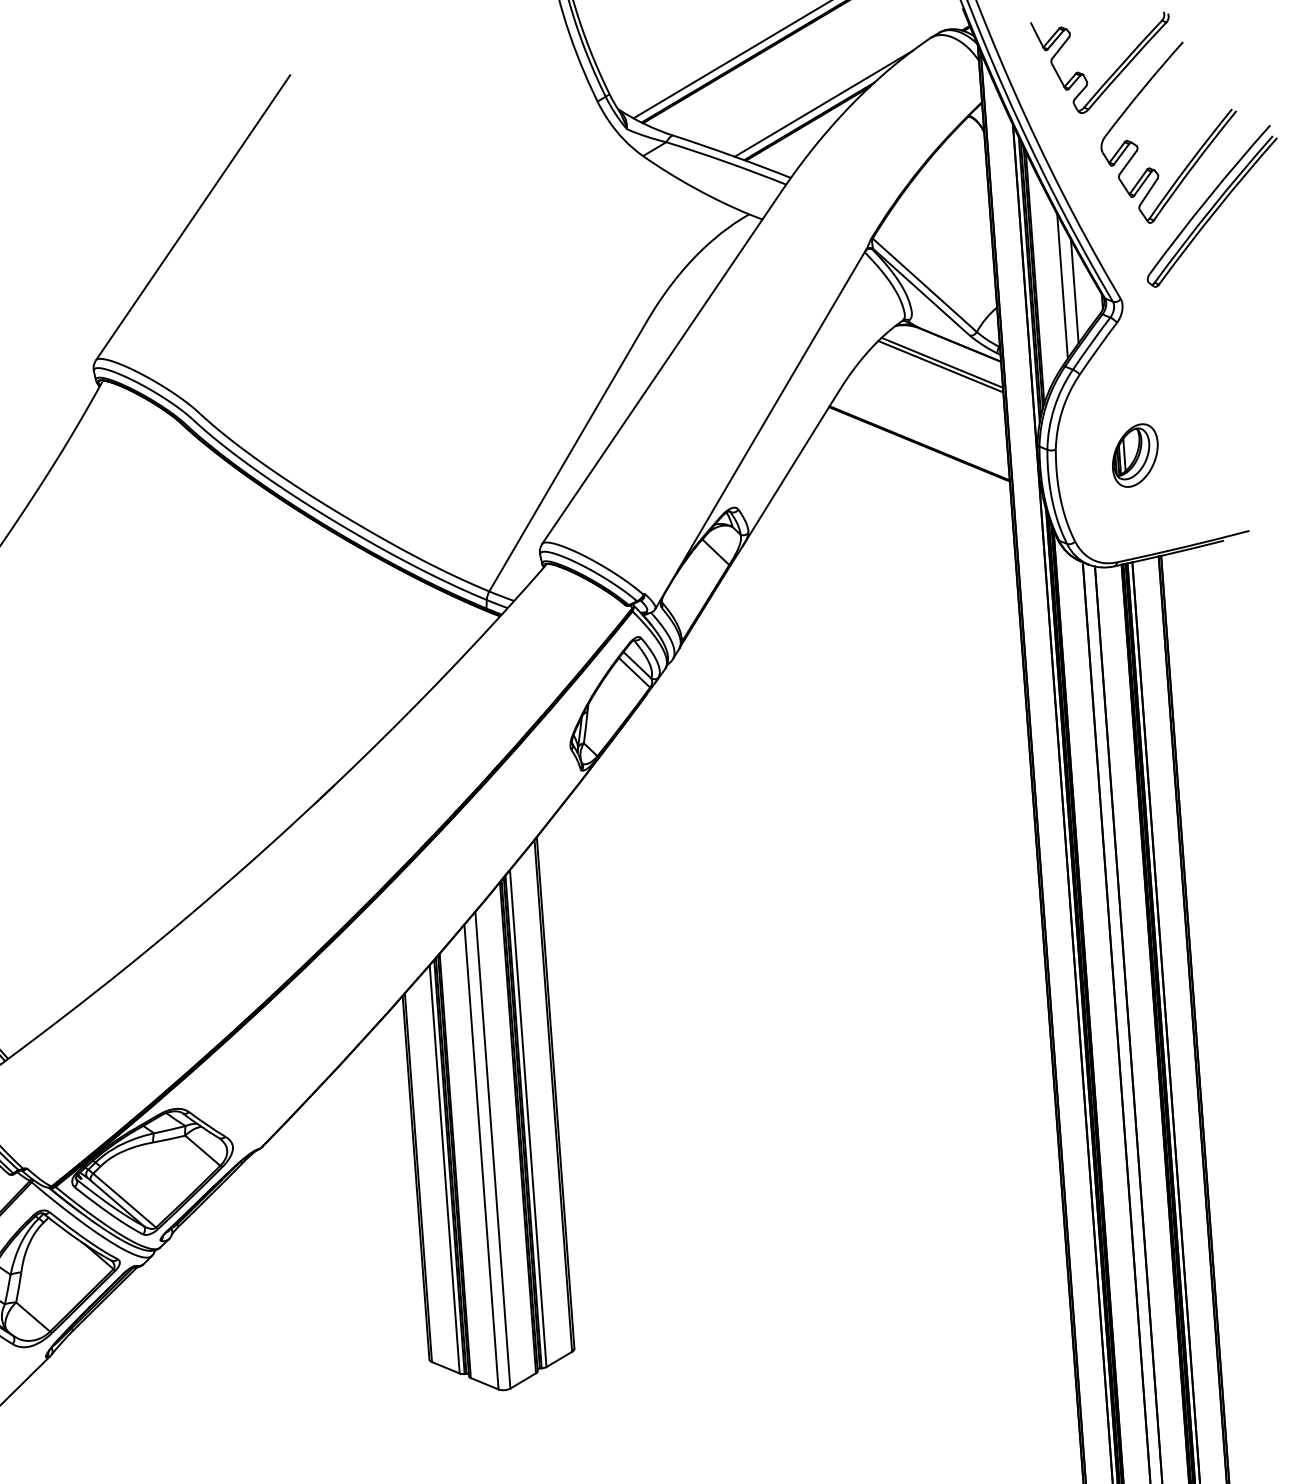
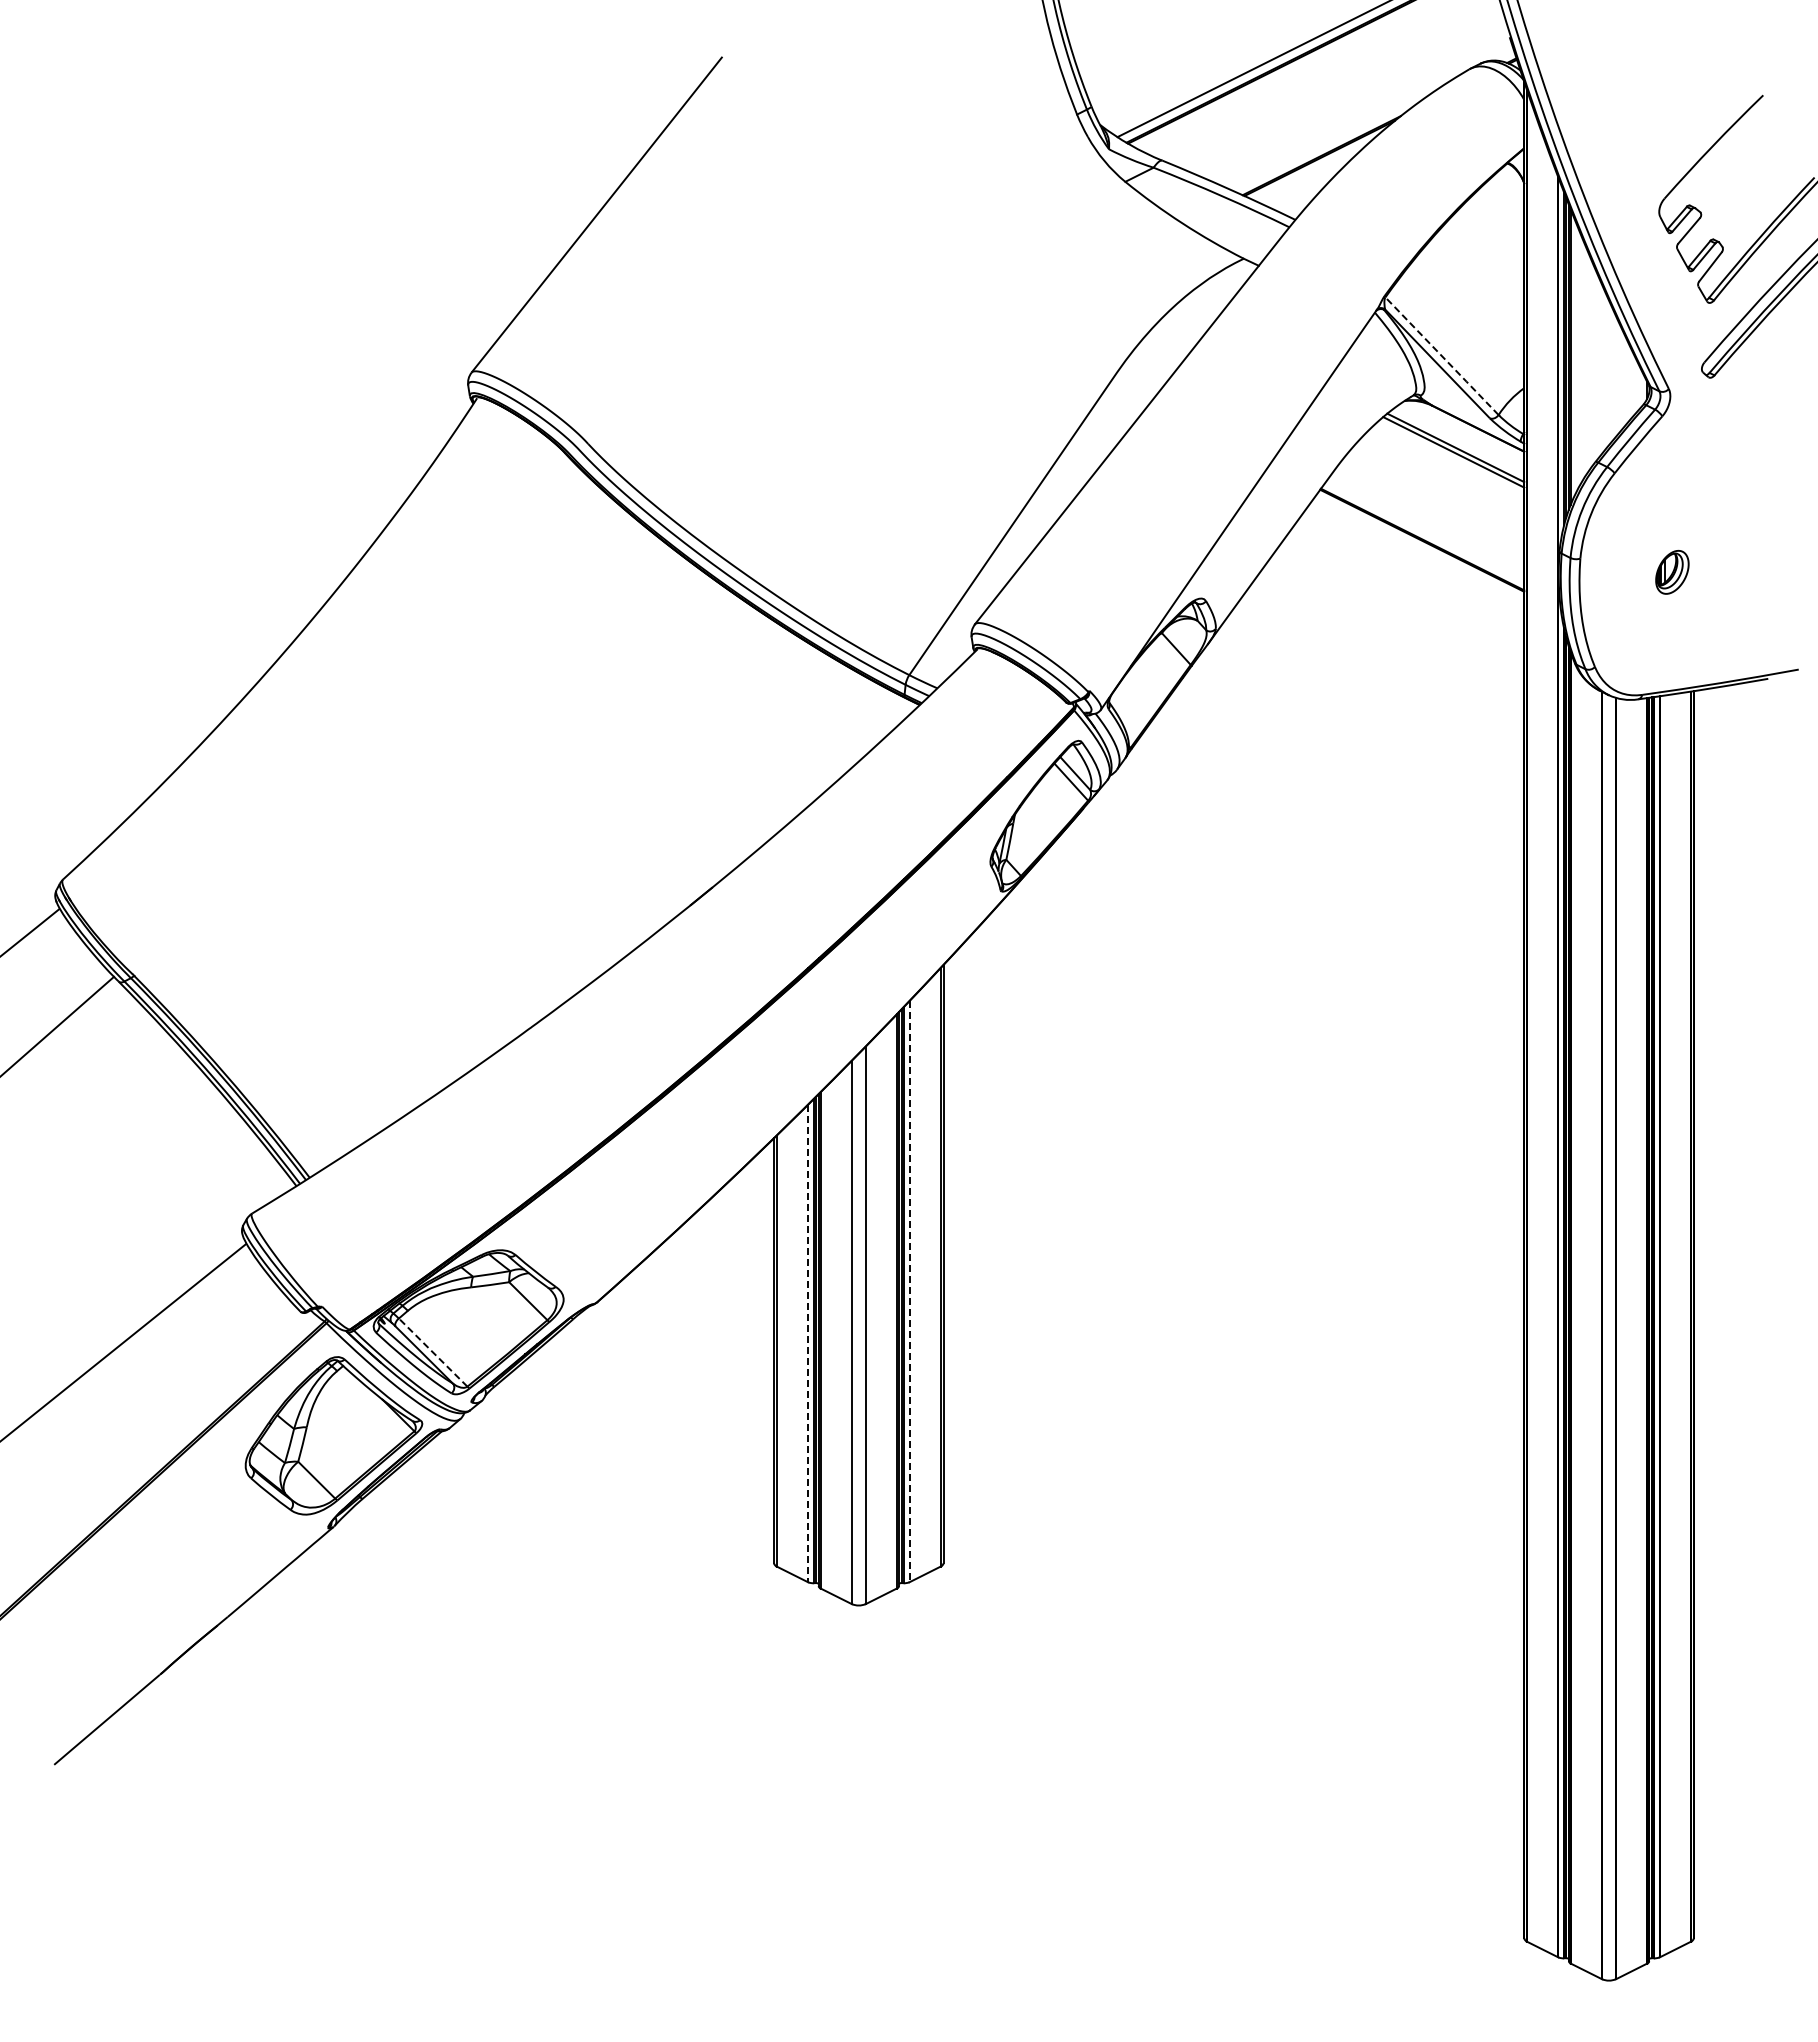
part: (1113, 73) -> (1679, 125), removed
line: (823, 103) -> (1339, 136), removed
line: (925, 285) -> (1442, 356), solid -> dashed
line: (1062, 285) -> (1602, 368), removed
line: (1074, 291) -> (1615, 376), removed
part: (1135, 455) -> (1672, 572), size x0.6
line: (528, 1118) -> (909, 1291), solid -> dashed
line: (445, 1169) -> (808, 1343), solid -> dashed
line: (124, 1200) -> (432, 1352), solid -> dashed

